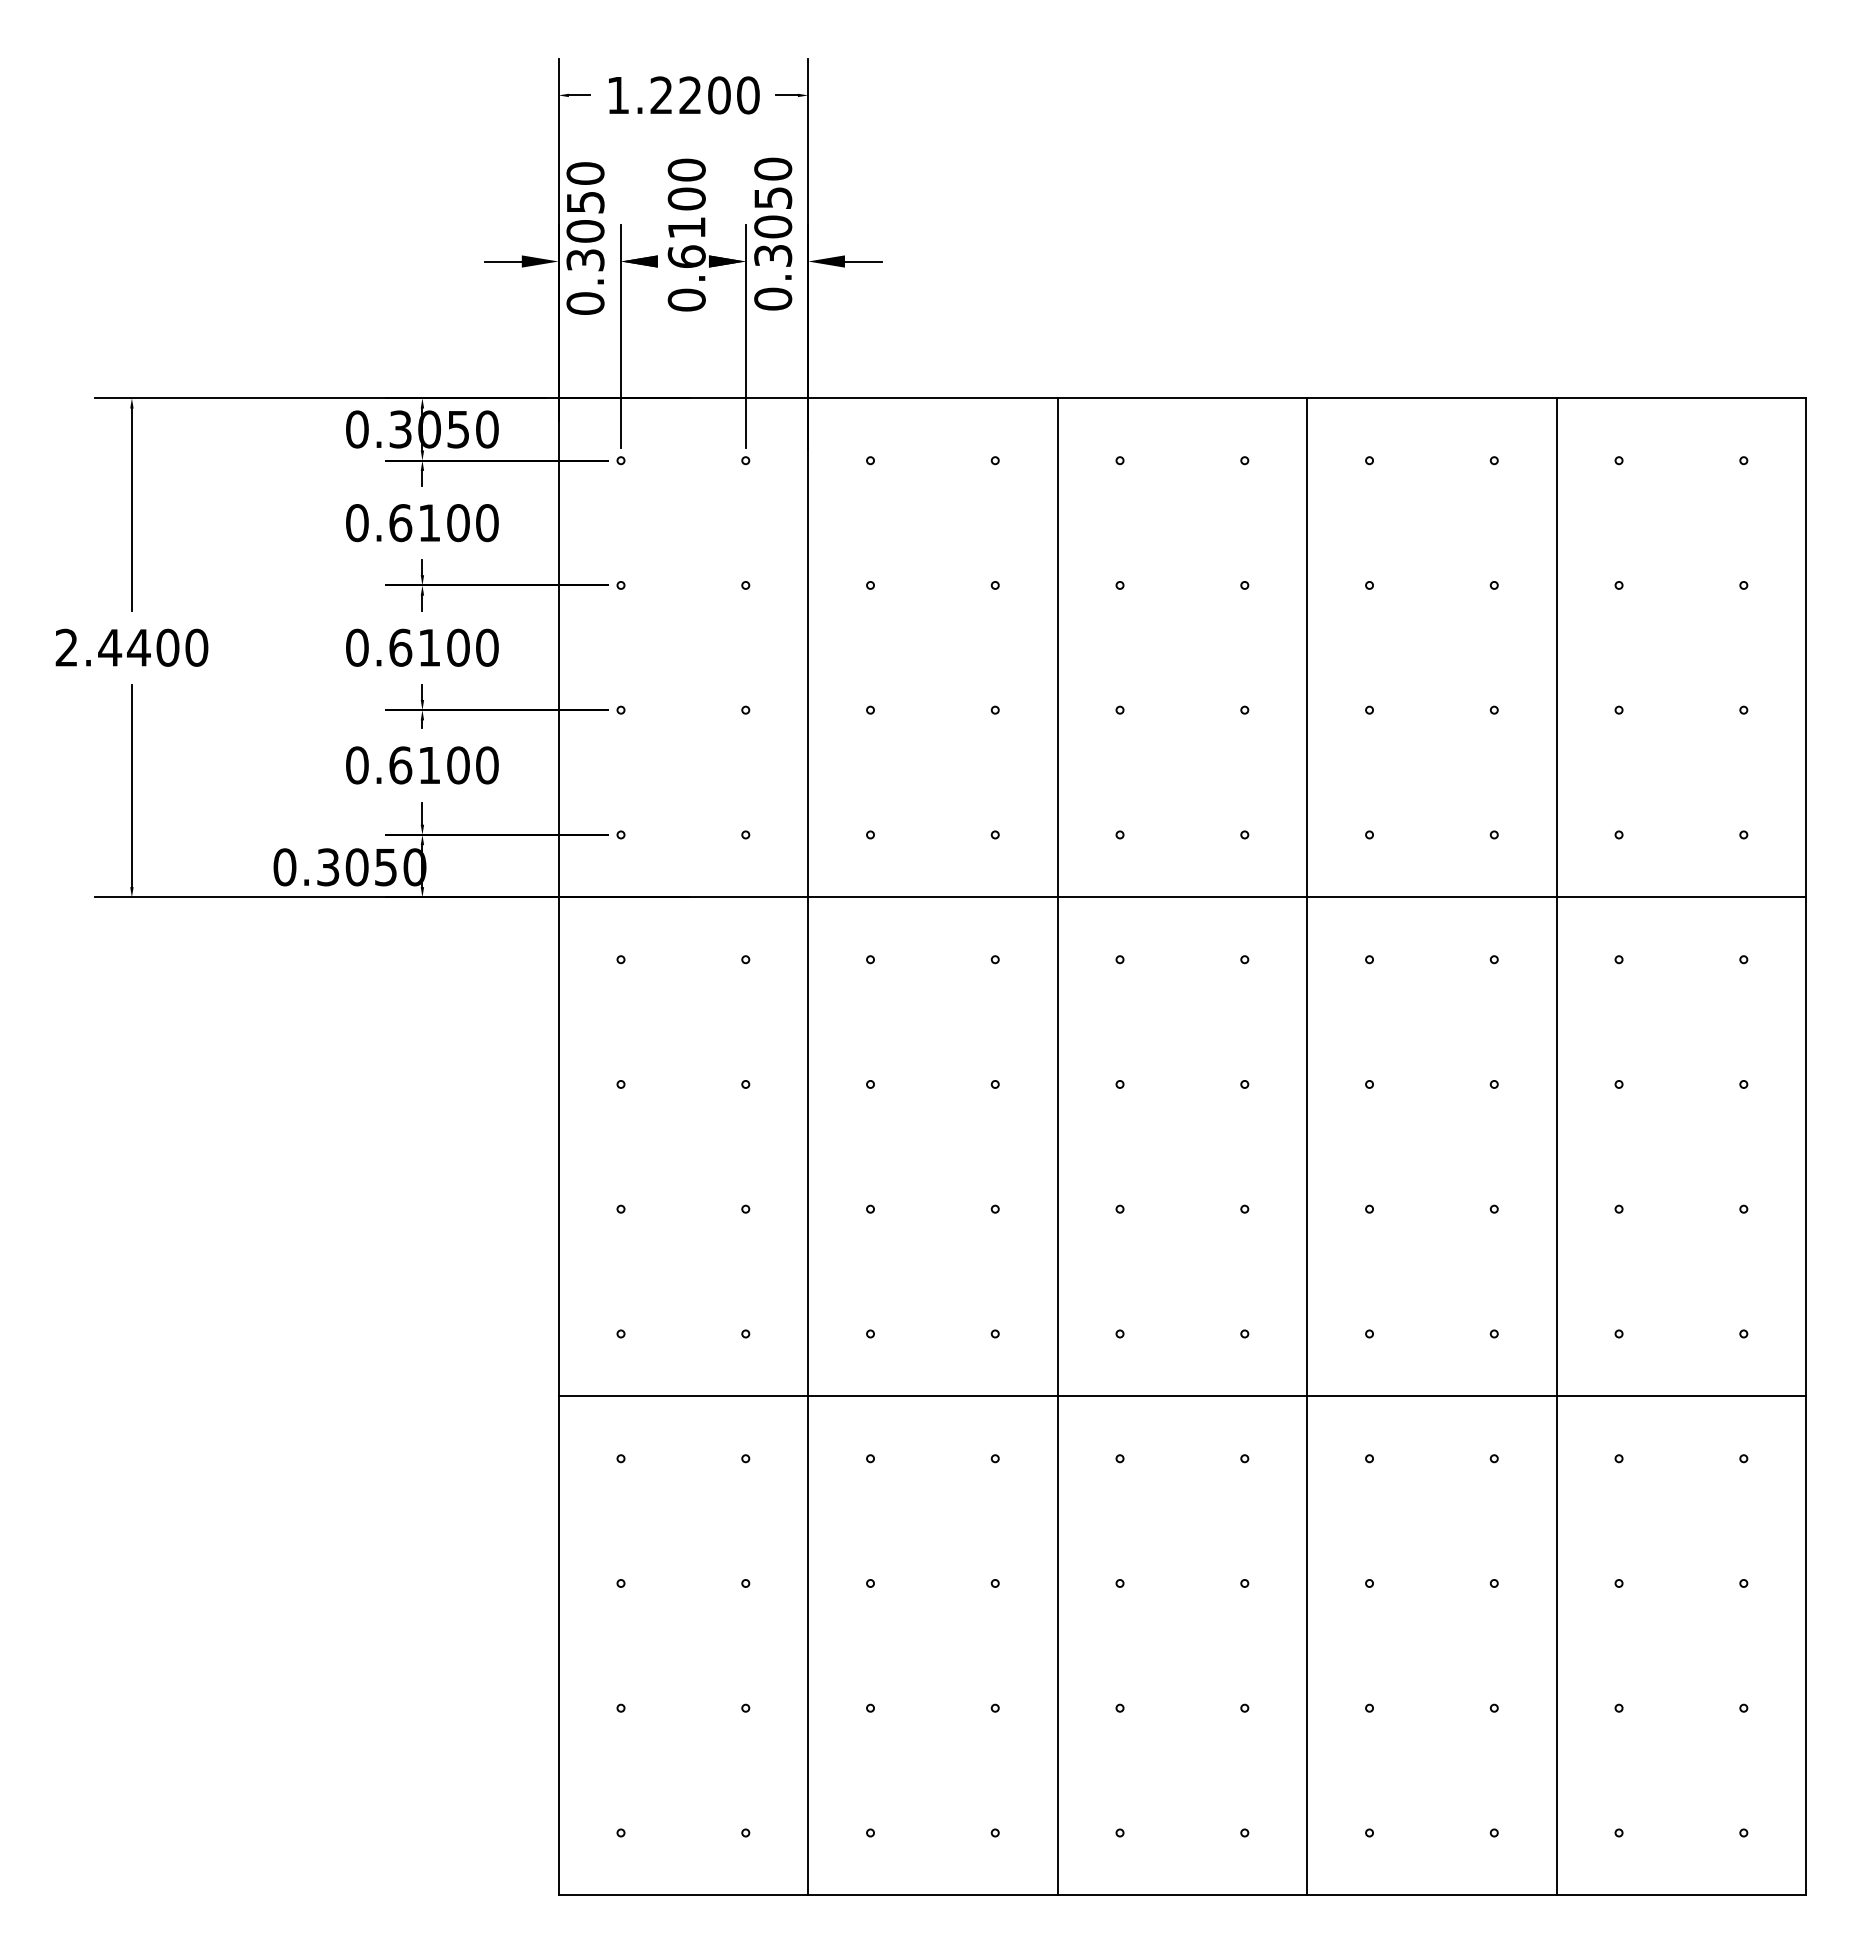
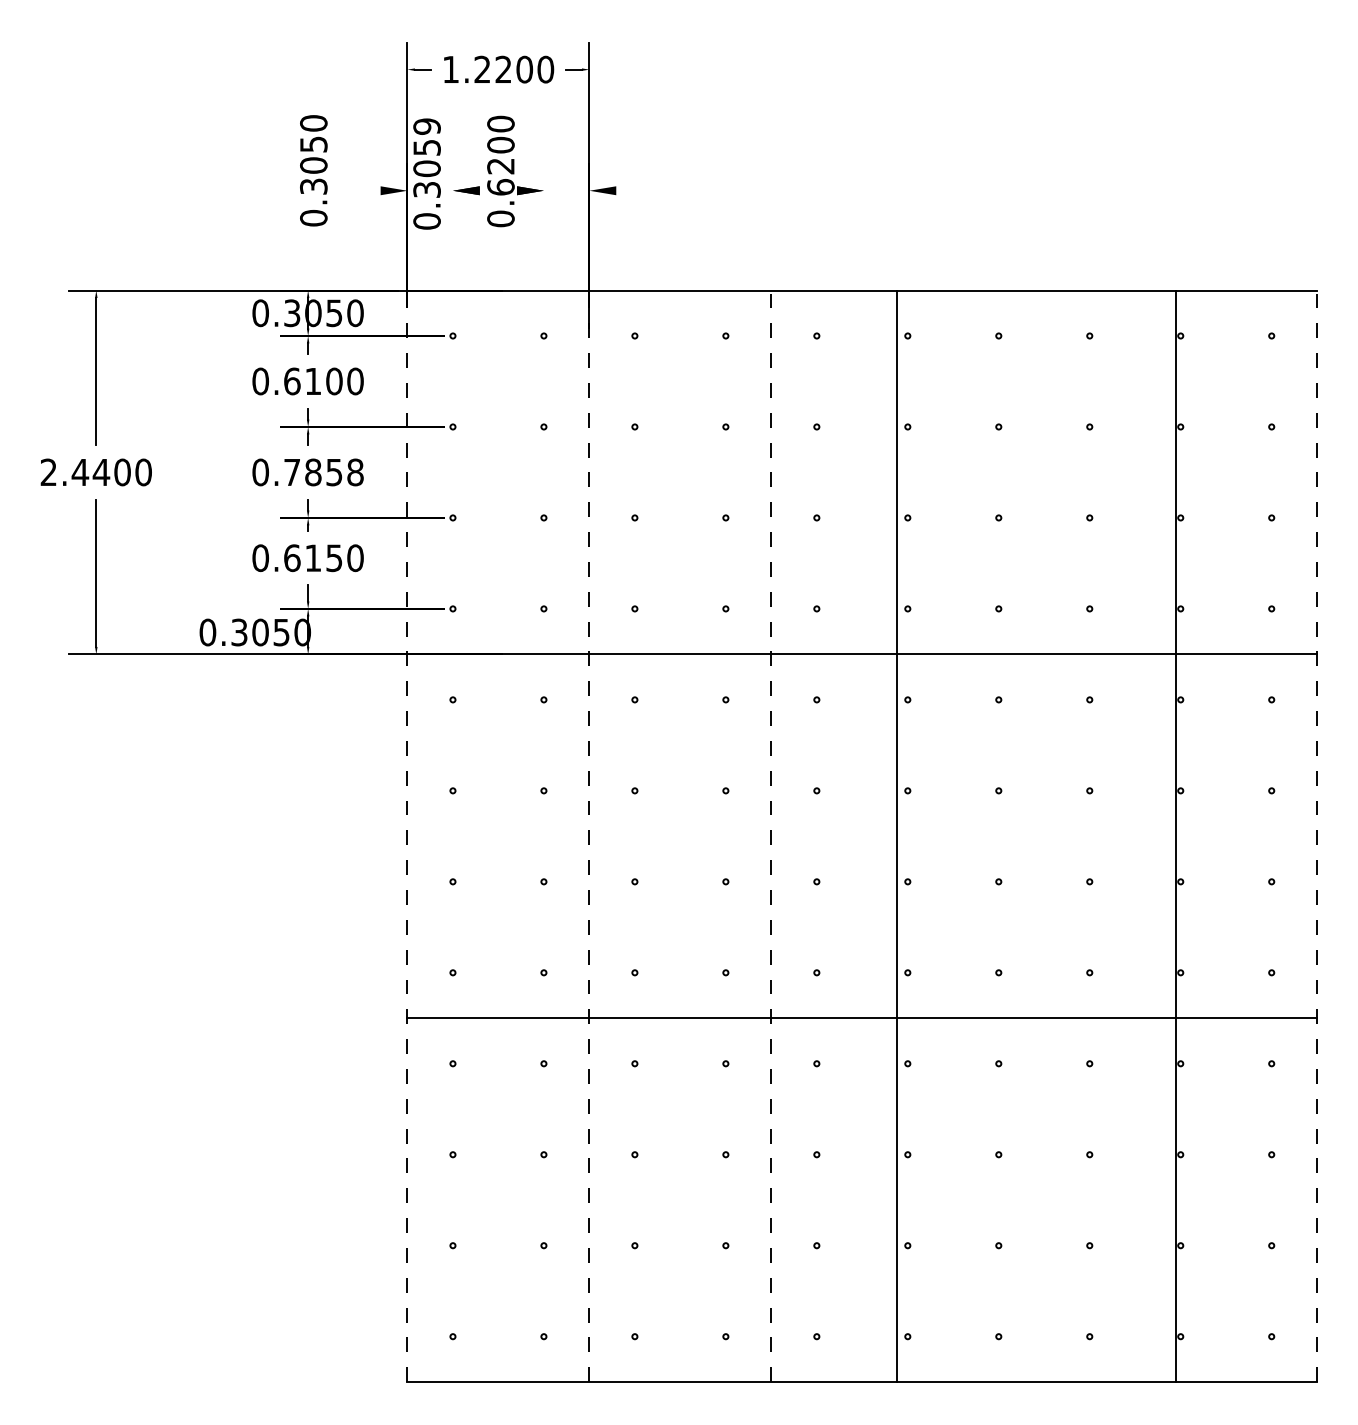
text: (585, 173) -> (427, 126), 0.3050 -> 0.3059
text: (686, 227) -> (500, 165), 0.6100 -> 0.6200
text: (773, 233) -> (314, 170), moved
line: (503, 261) -> (367, 190), removed
line: (862, 261) -> (629, 190), removed
line: (621, 335) -> (453, 244), removed
line: (745, 335) -> (543, 244), removed
text: (443, 647) -> (323, 472), 0.6100 -> 0.7858
text: (458, 765) -> (334, 558), 0.6100 -> 0.6150
line: (558, 1146) -> (407, 836), solid -> dashed
line: (808, 1146) -> (589, 836), solid -> dashed
line: (1057, 1146) -> (771, 836), solid -> dashed
line: (1307, 1146) -> (897, 836), moved
line: (1556, 1146) -> (1175, 836), moved
line: (1806, 1146) -> (1317, 836), solid -> dashed

